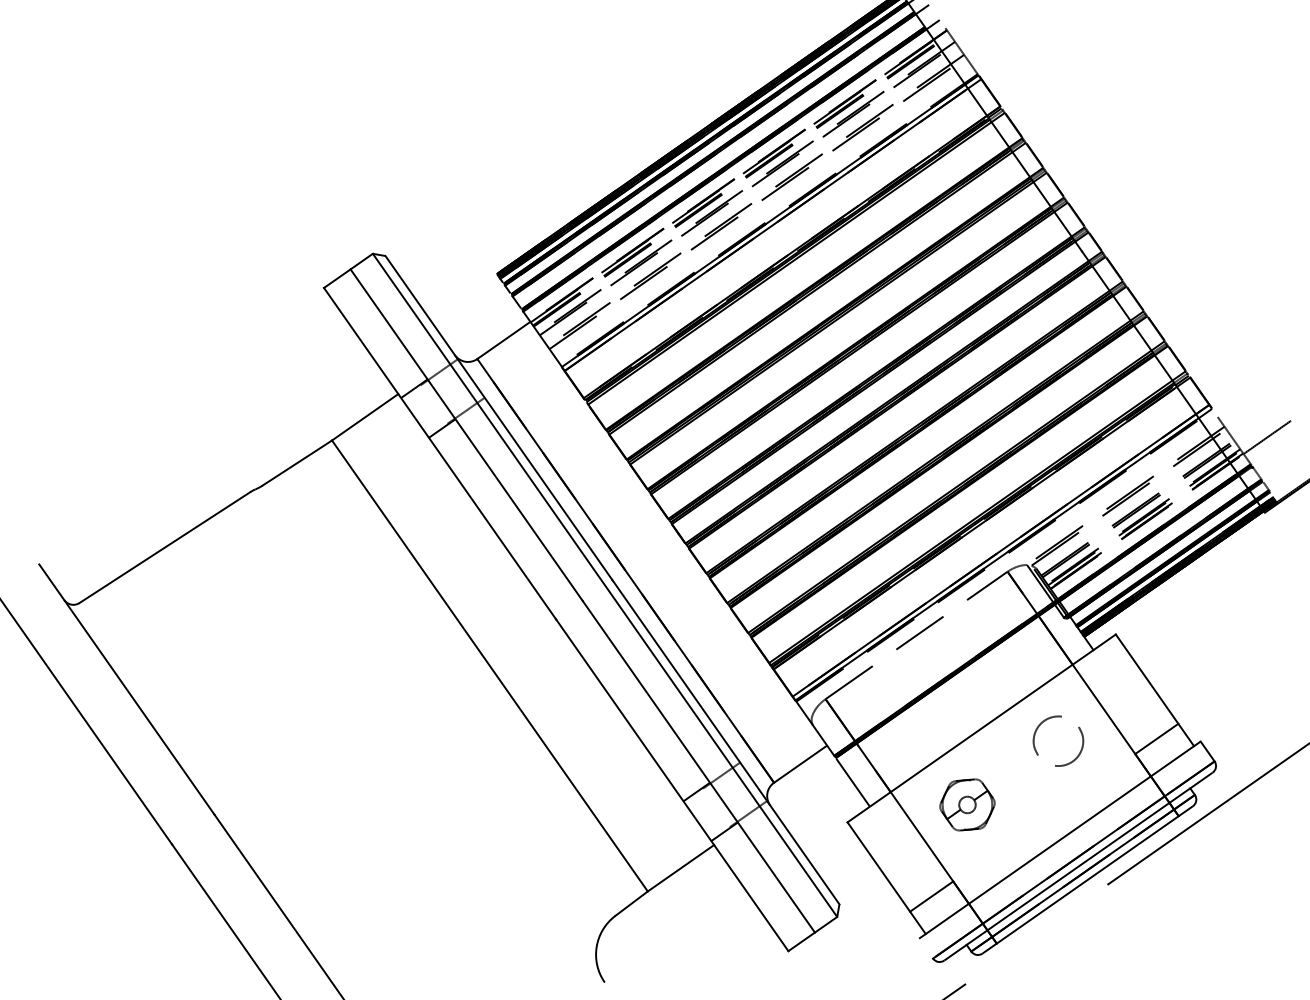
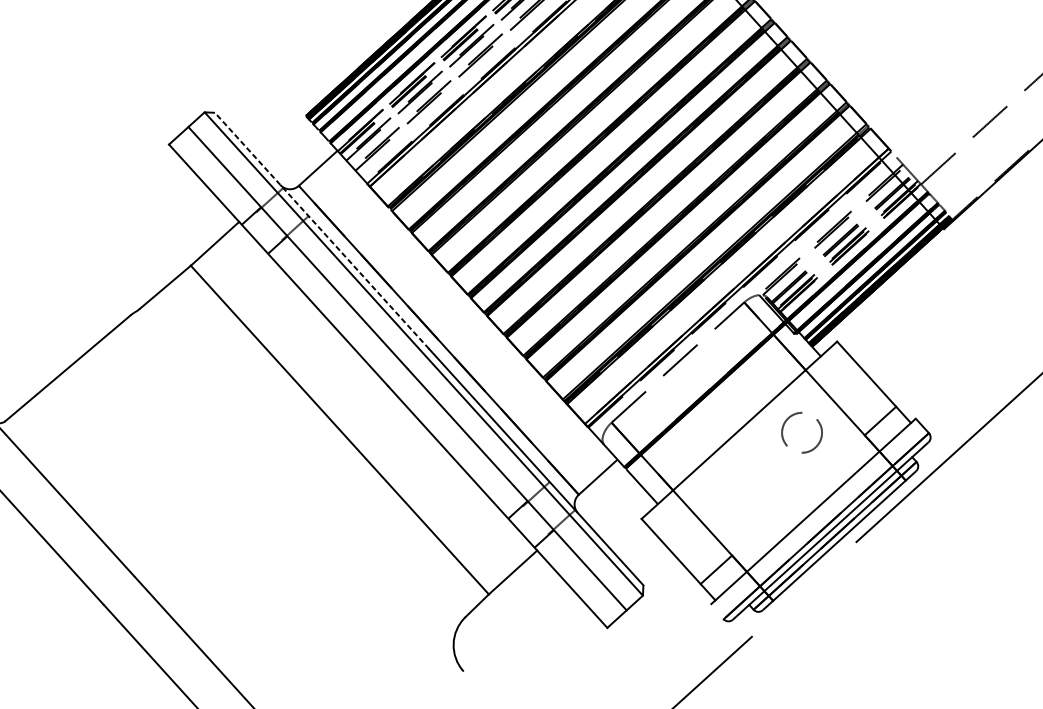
line: (498, 418) -> (321, 231), solid -> dashed
part: (967, 804) -> (735, 492), removed

